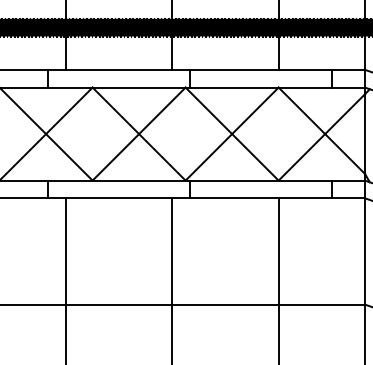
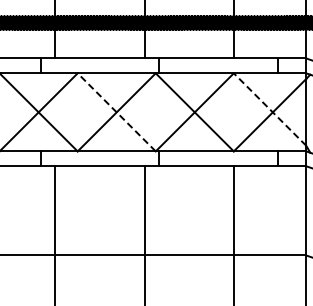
line: (321, 130) -> (269, 109), solid -> dashed
line: (138, 134) -> (116, 112), solid -> dashed

